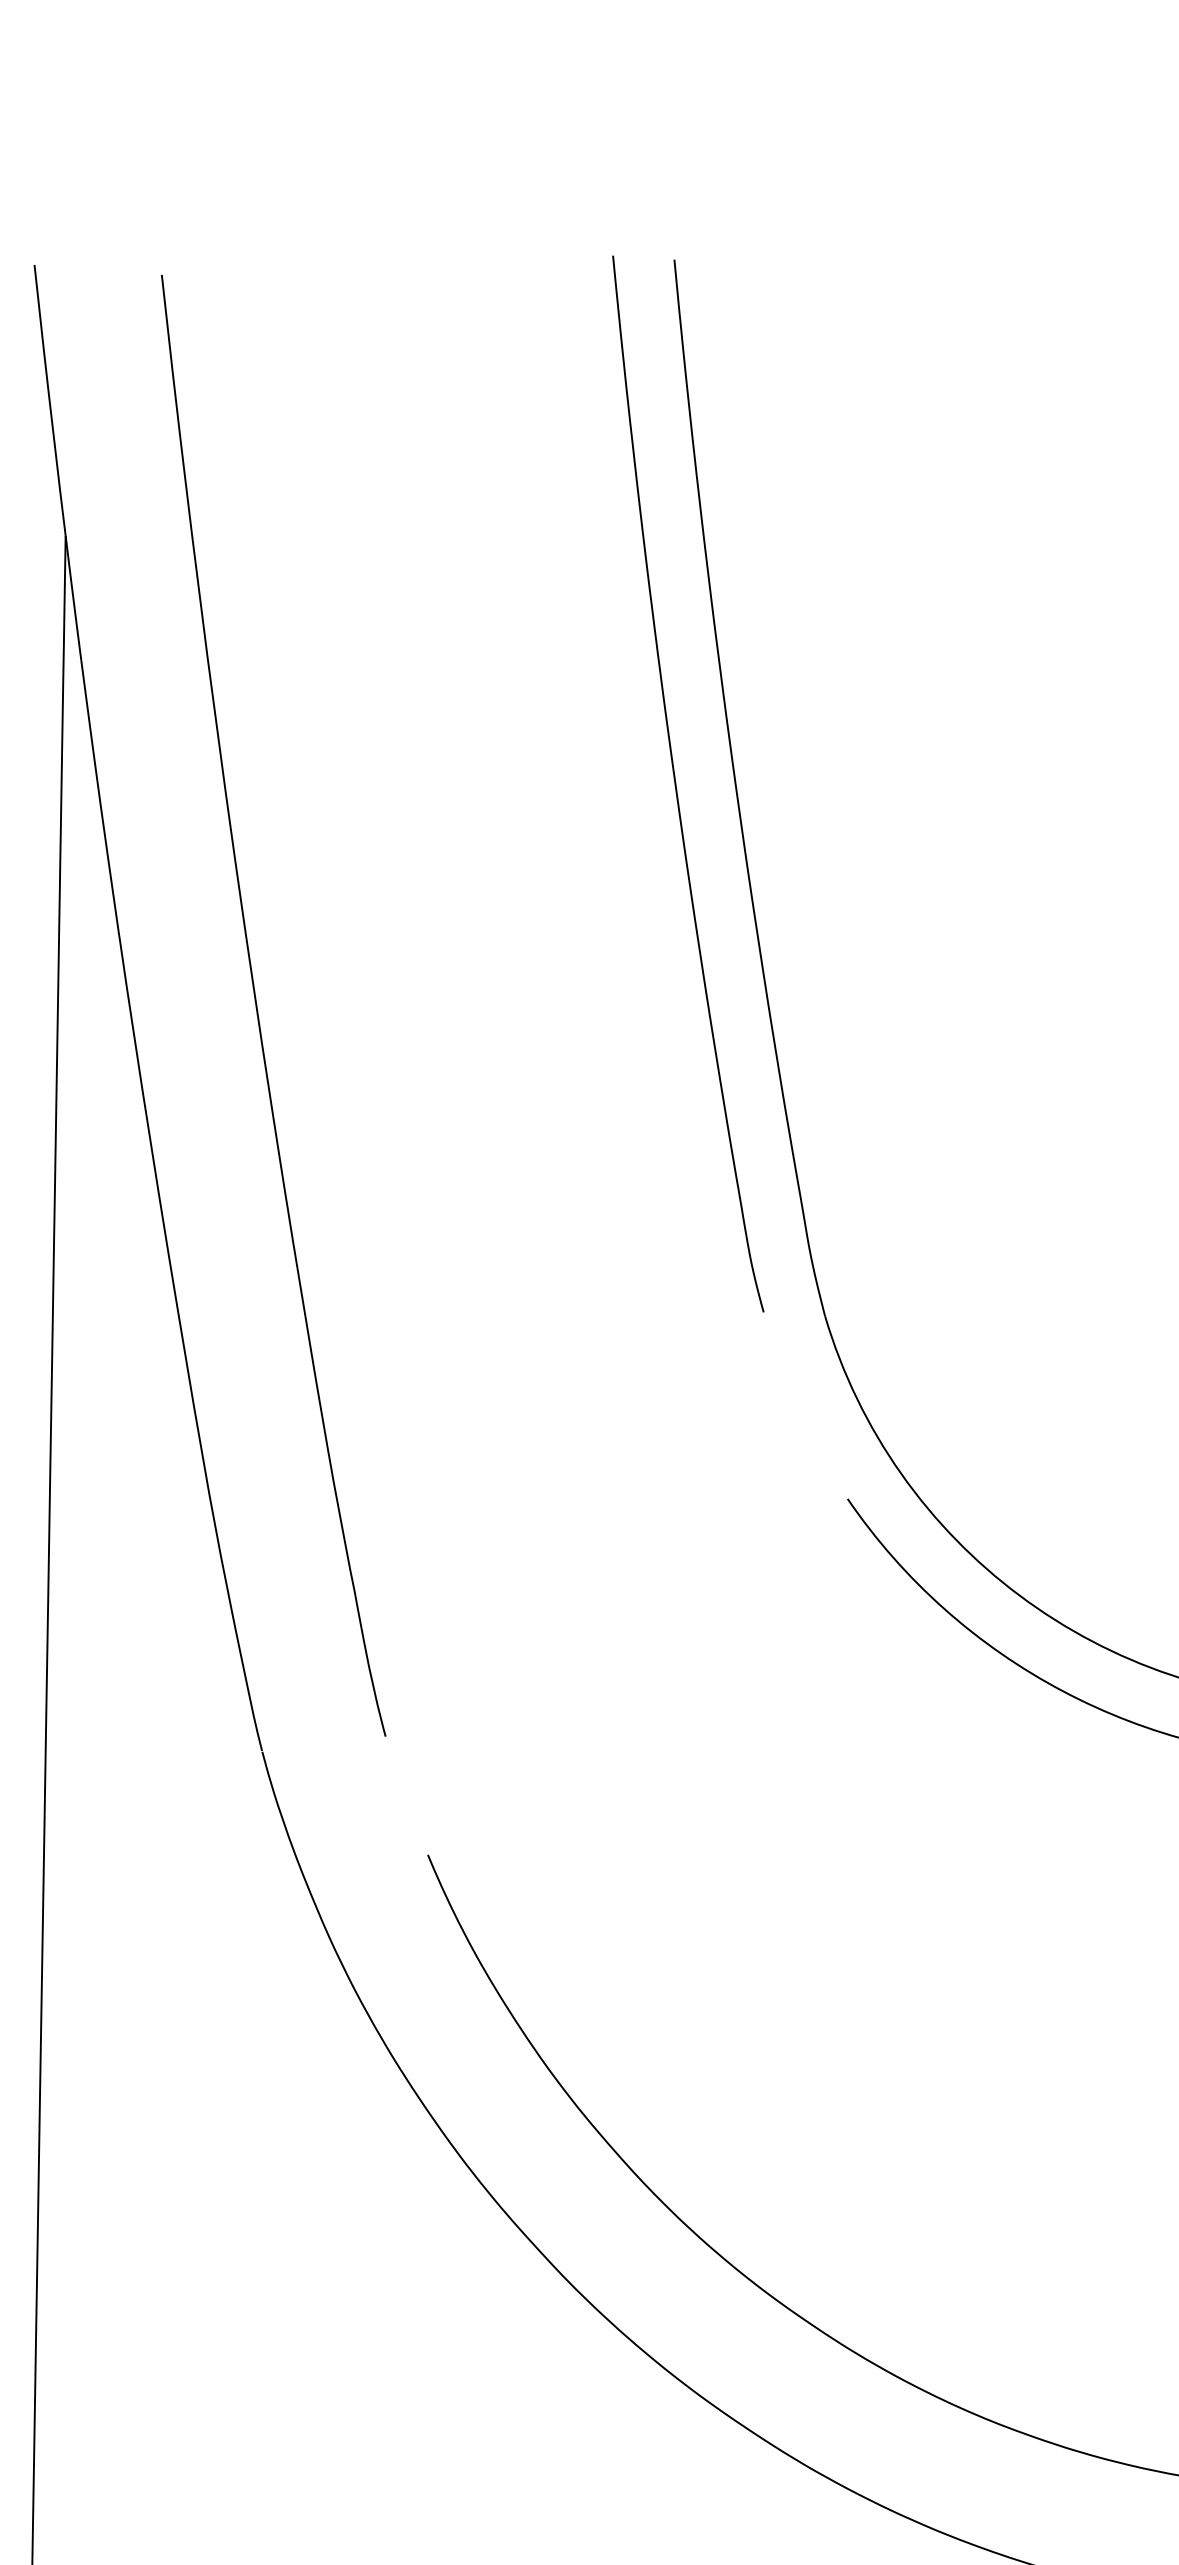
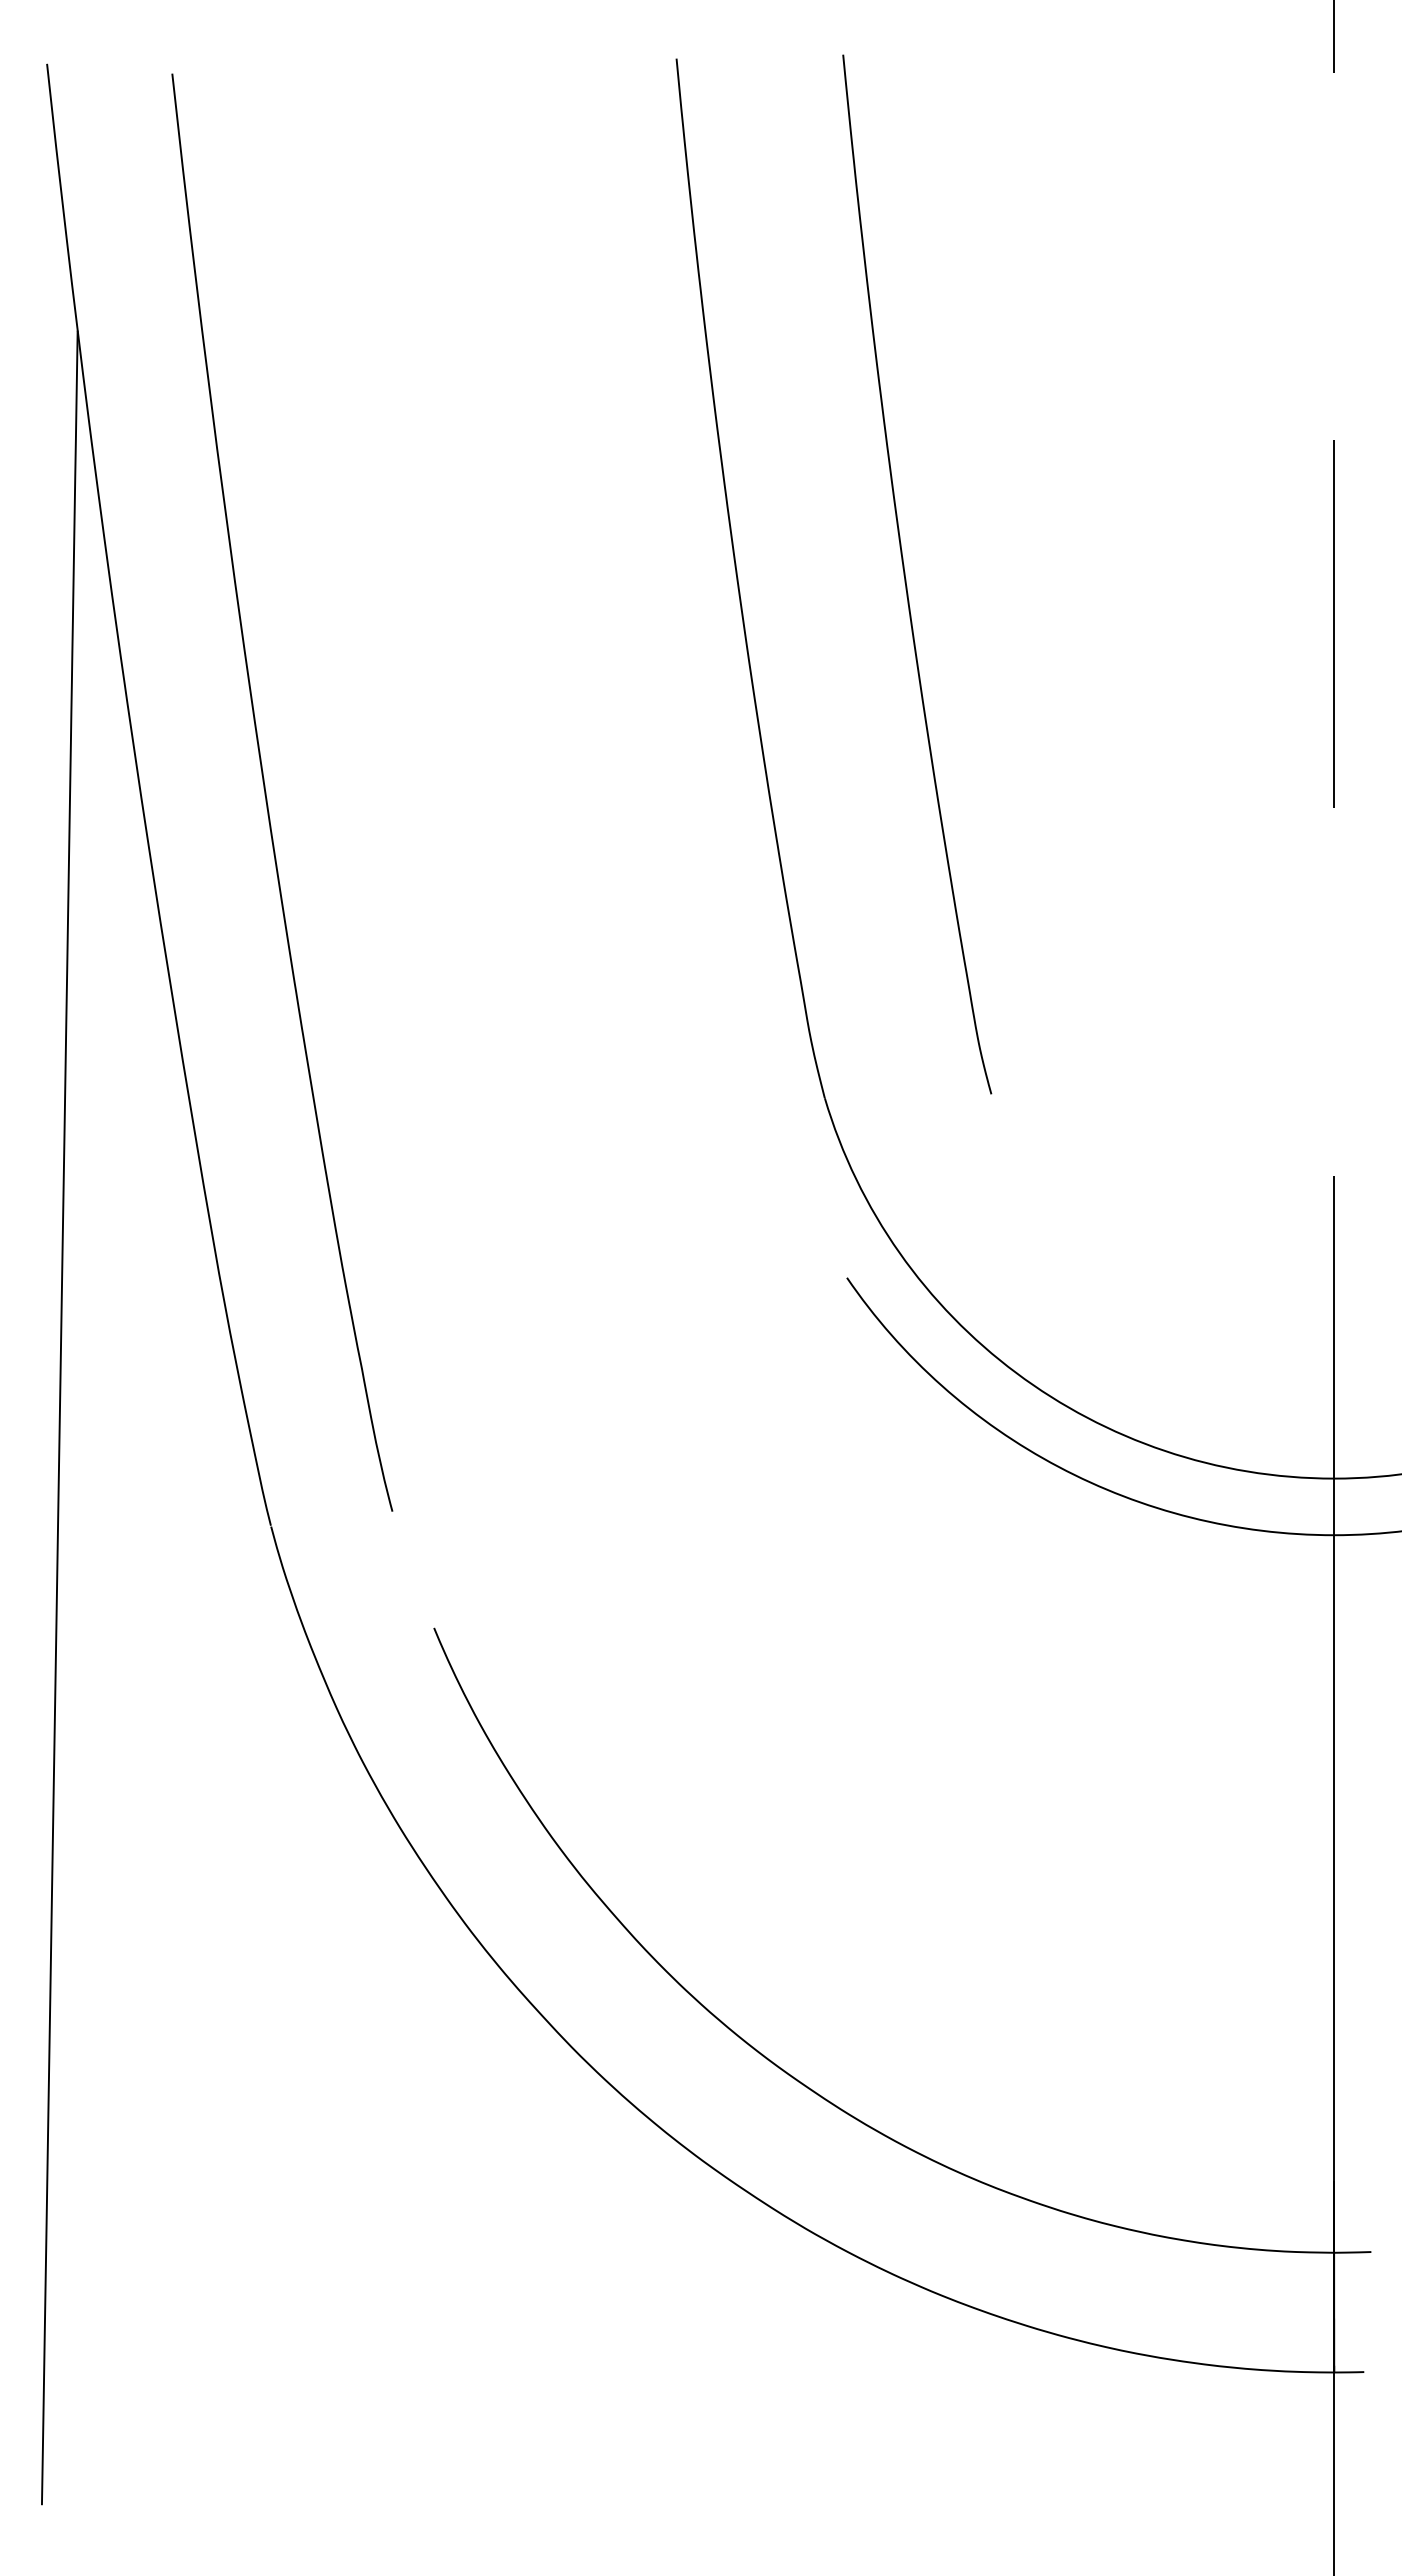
curve: (676, 784) -> (905, 574), moved

